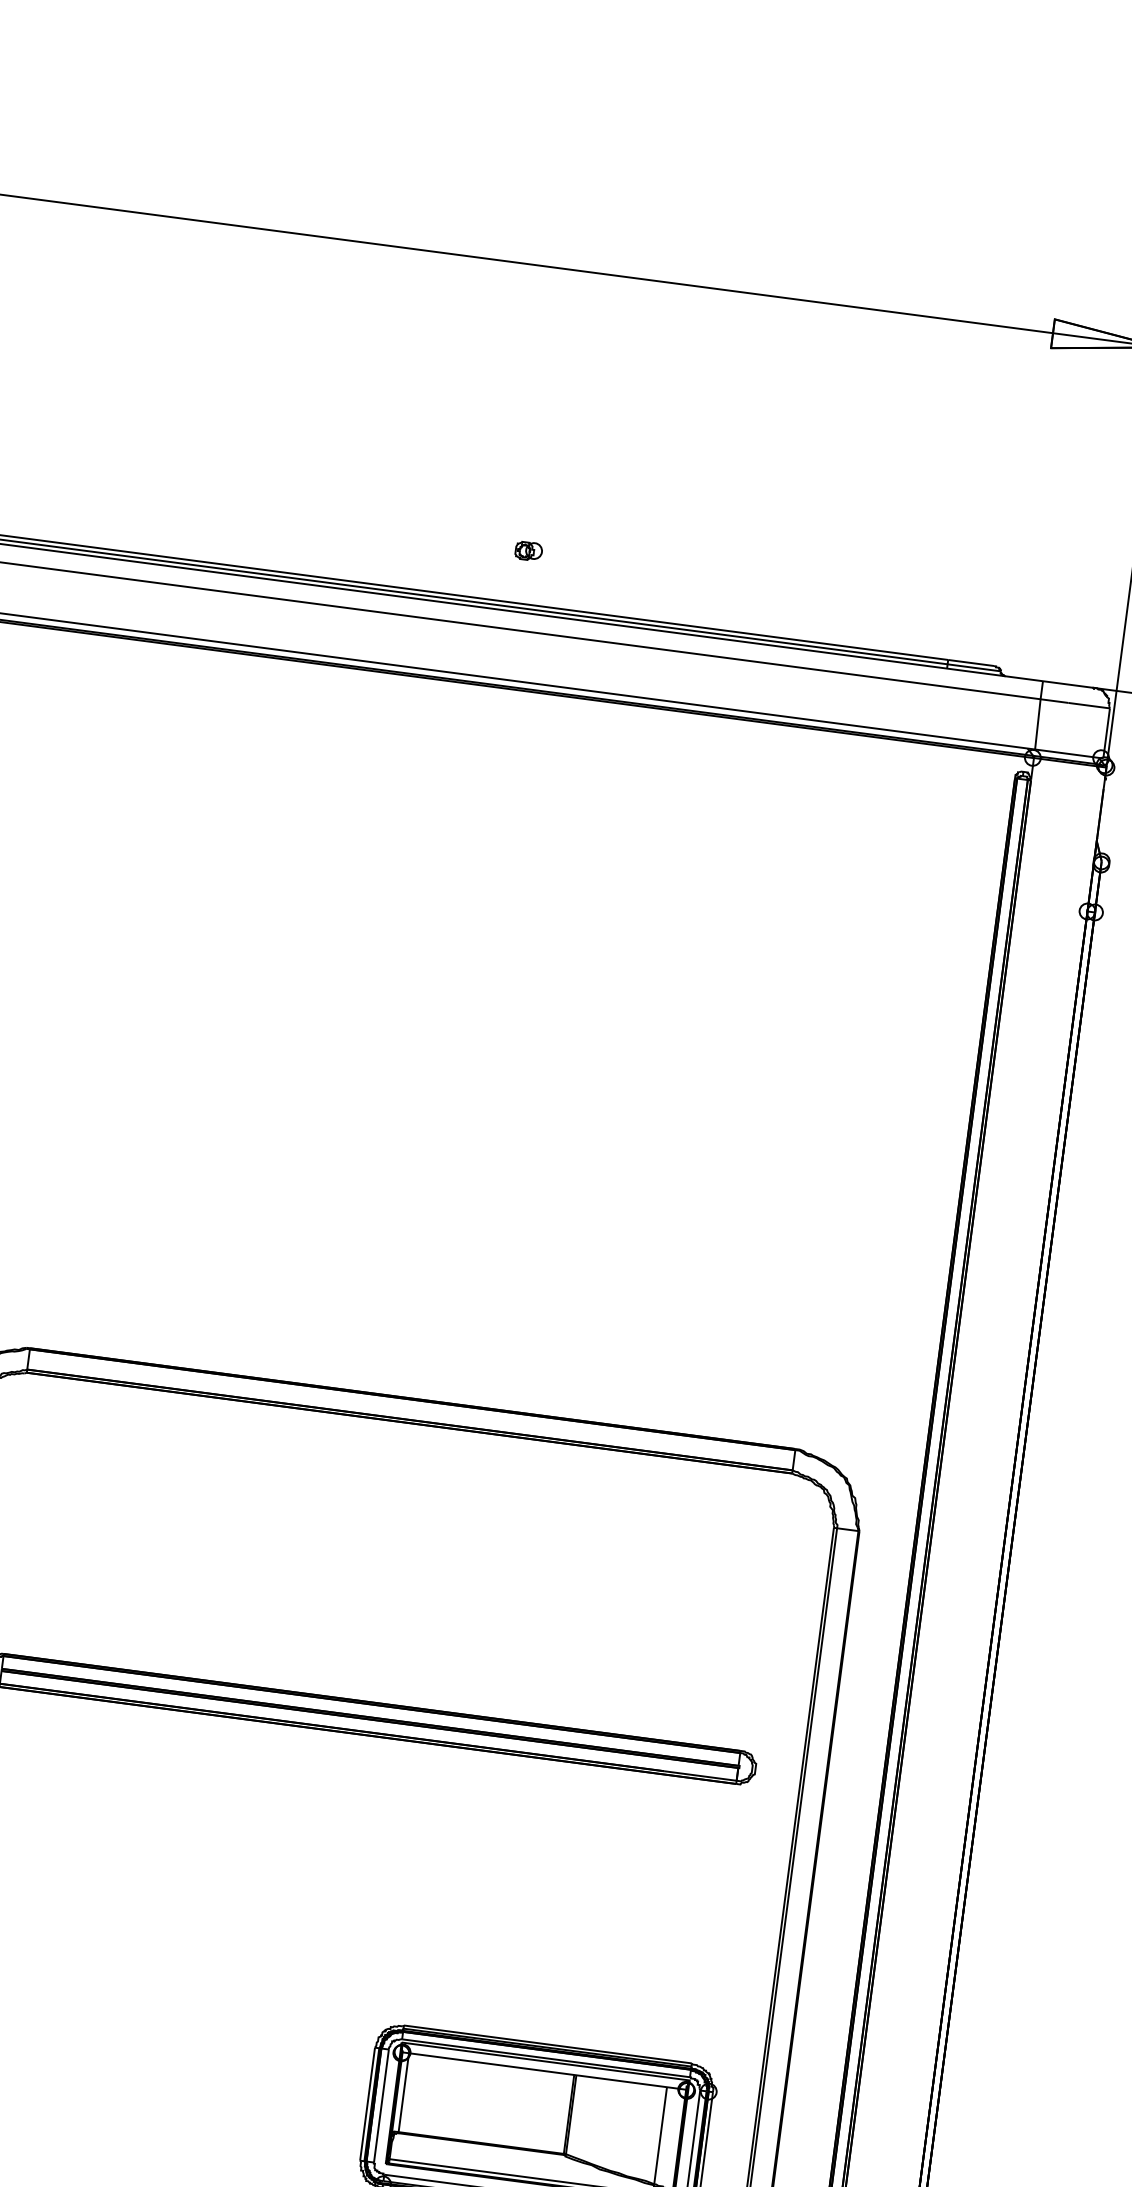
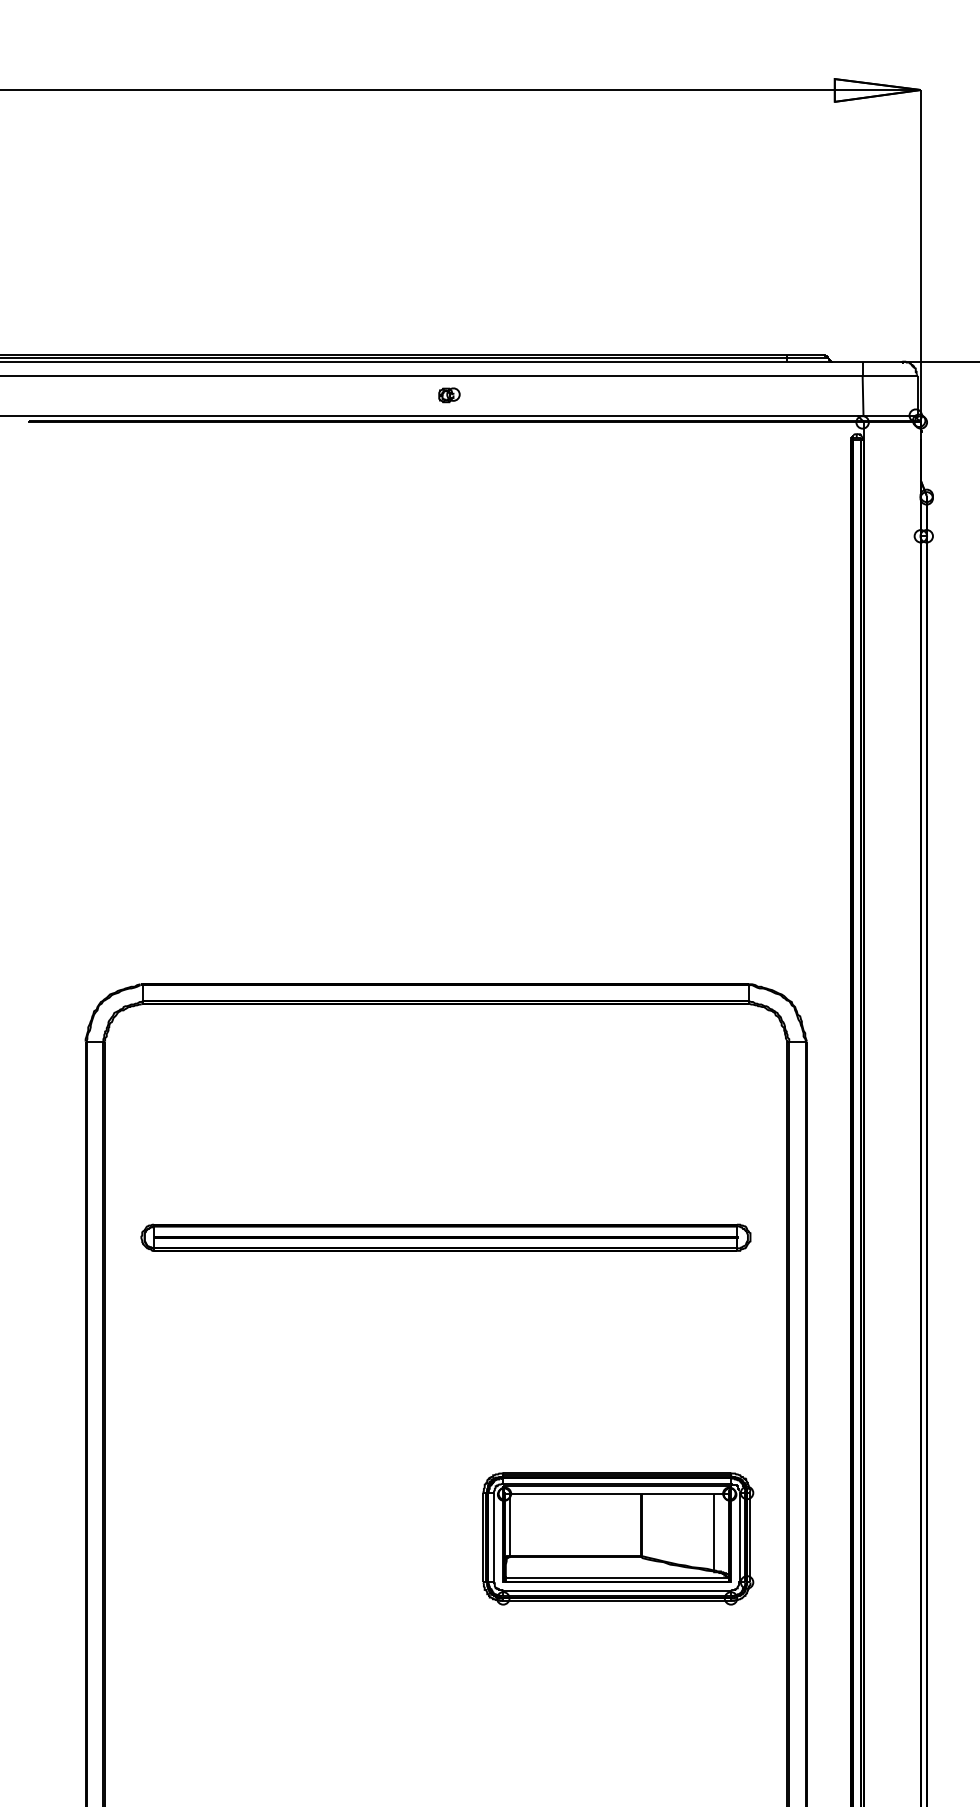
part: (528, 551) -> (449, 395), moved

